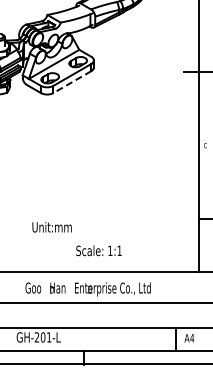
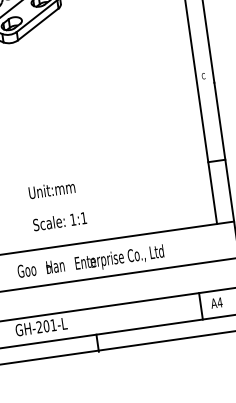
line: (72, 82) -> (38, 24), dashed -> solid
text: (51, 227) -> (51, 190), moved
text: (98, 250) -> (59, 221), moved

